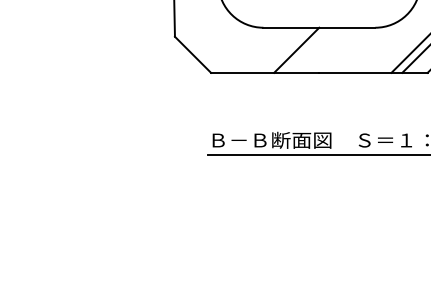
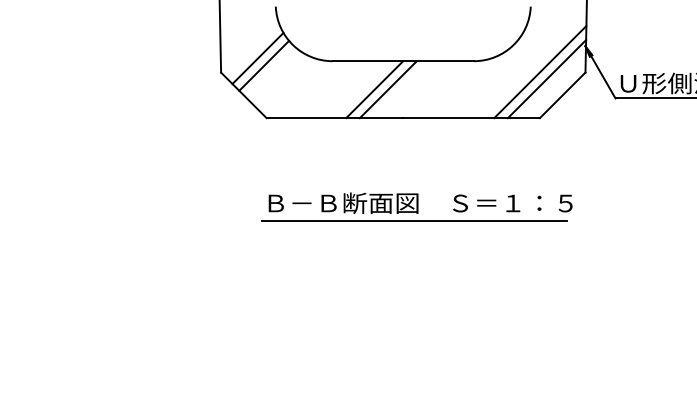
line: (203, 24) -> (257, 57), added
line: (209, 31) -> (264, 65), added
line: (306, 50) -> (387, 89), added

